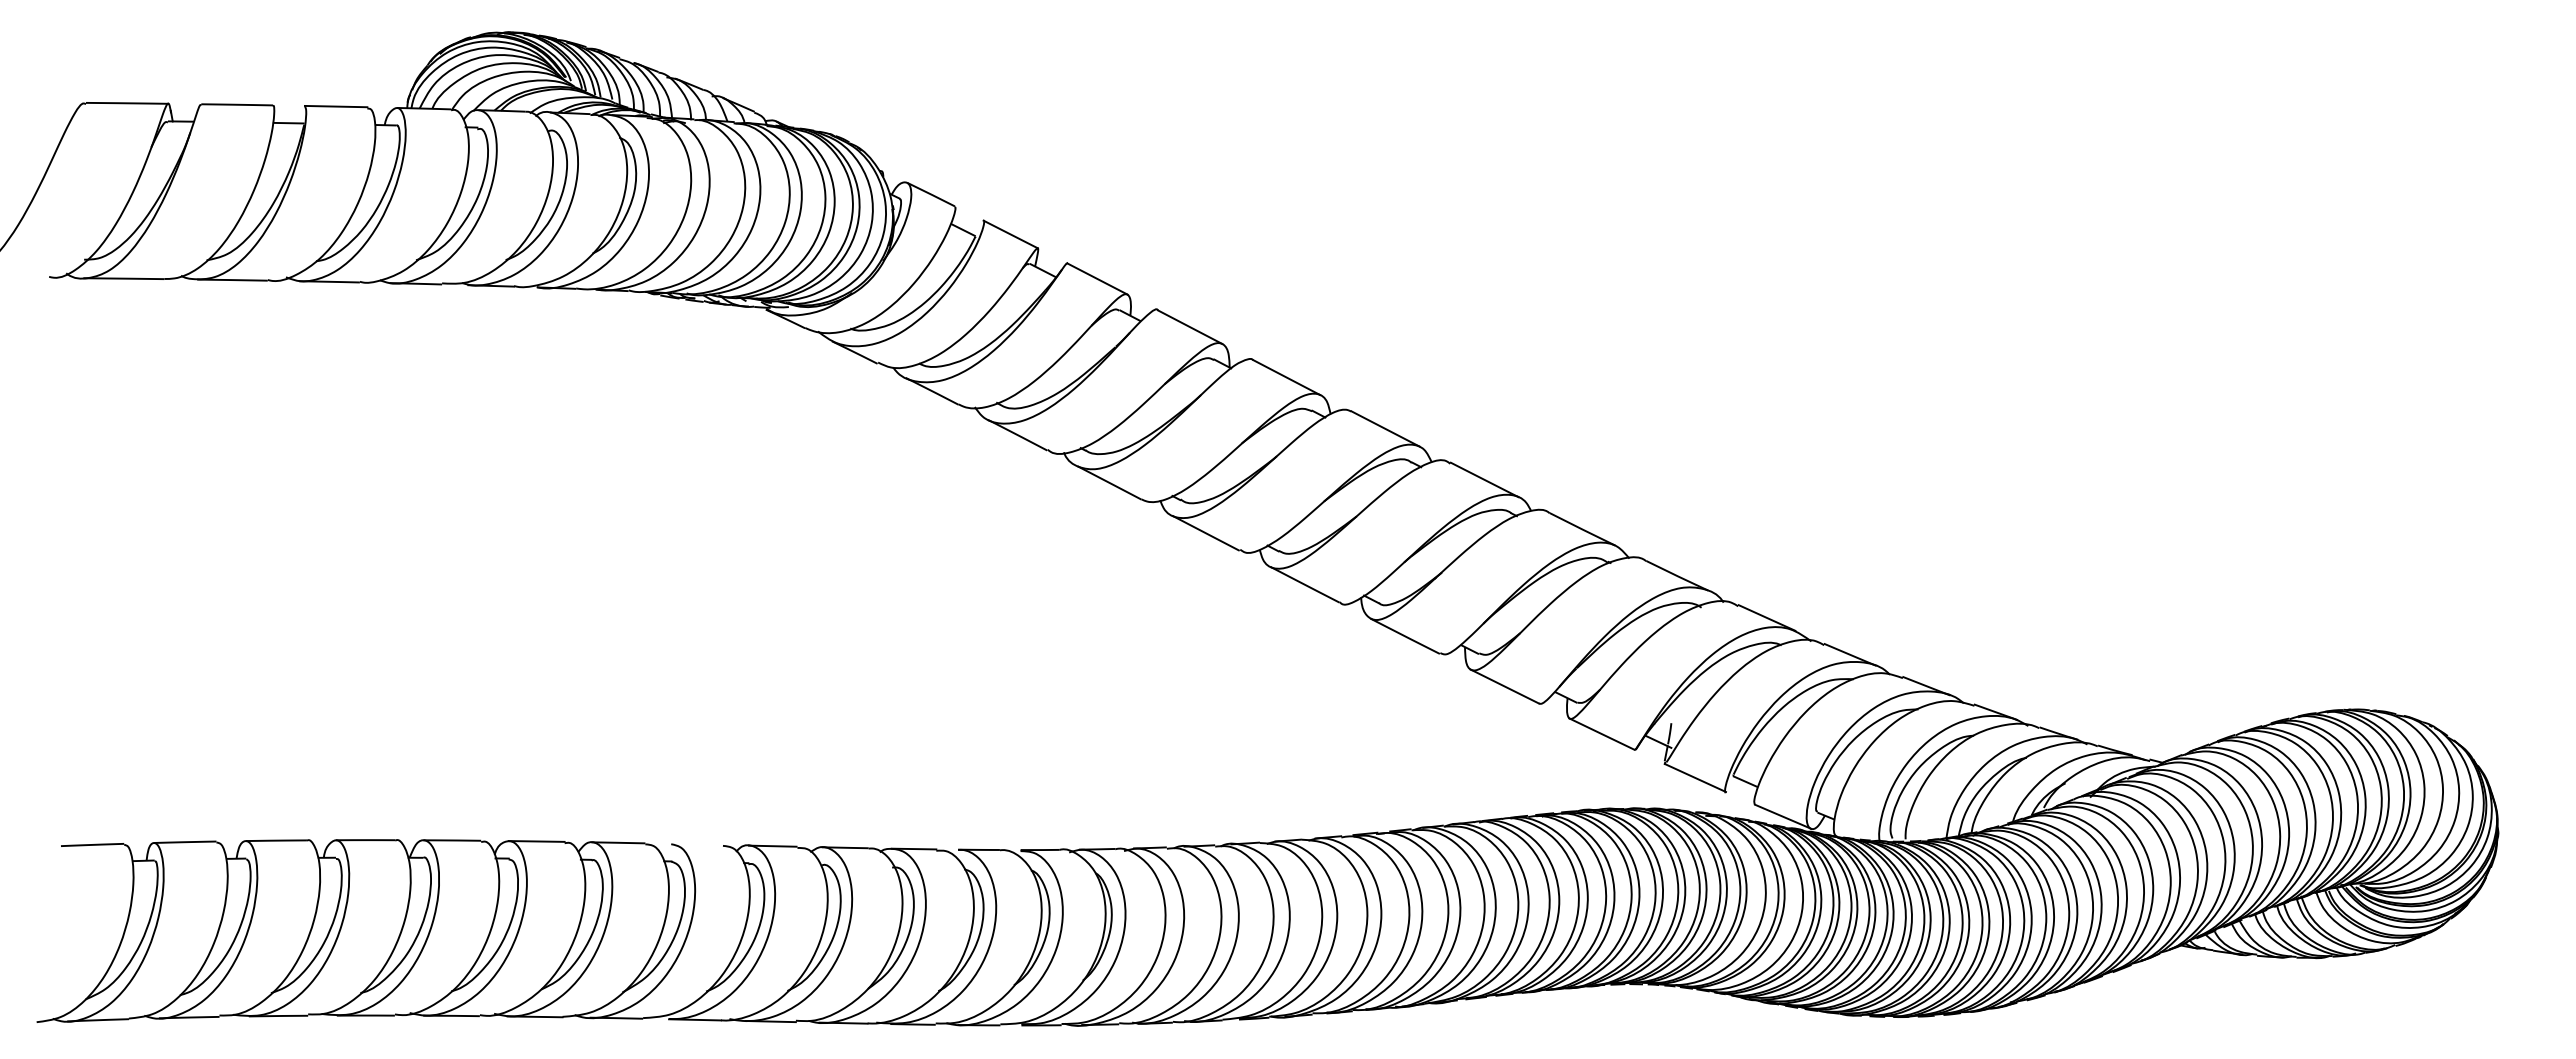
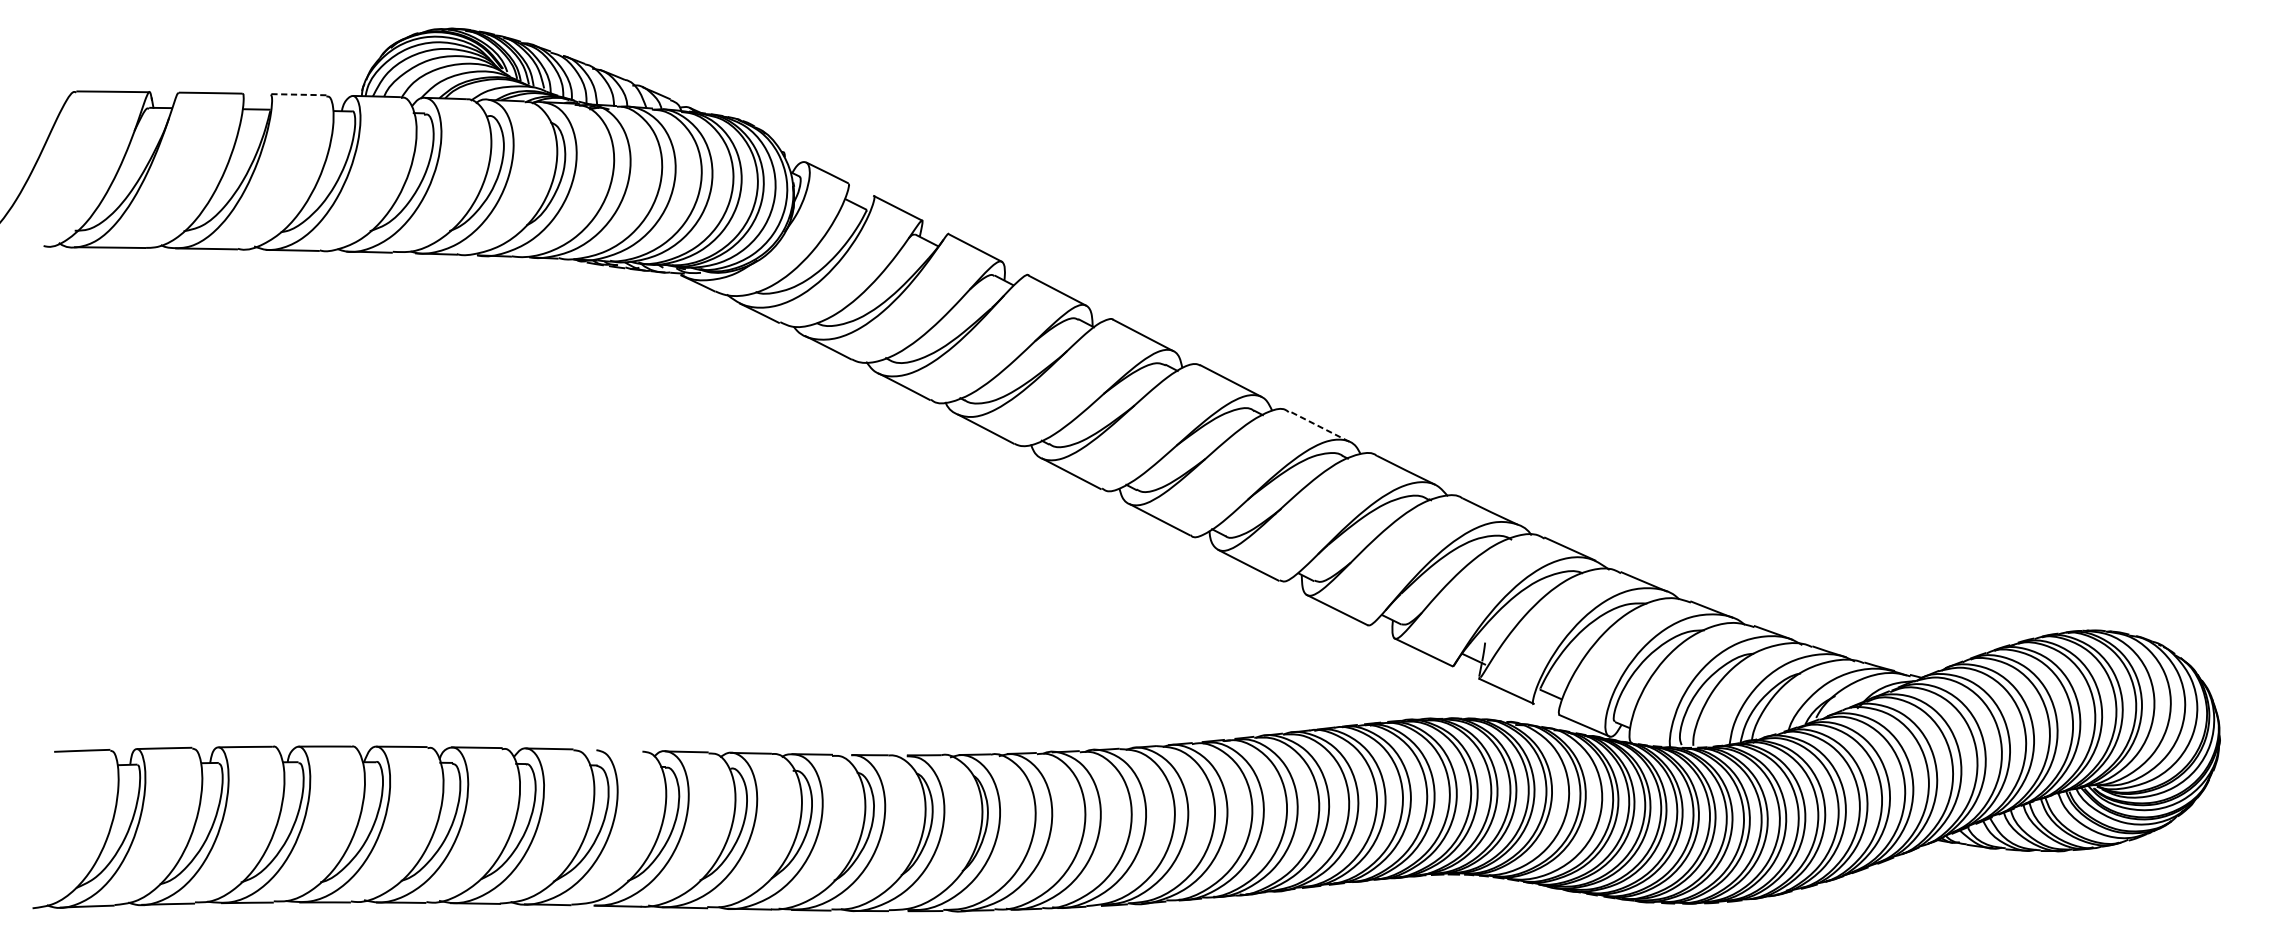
line: (335, 106) -> (298, 94), solid -> dashed
line: (1484, 479) -> (1319, 426), solid -> dashed

